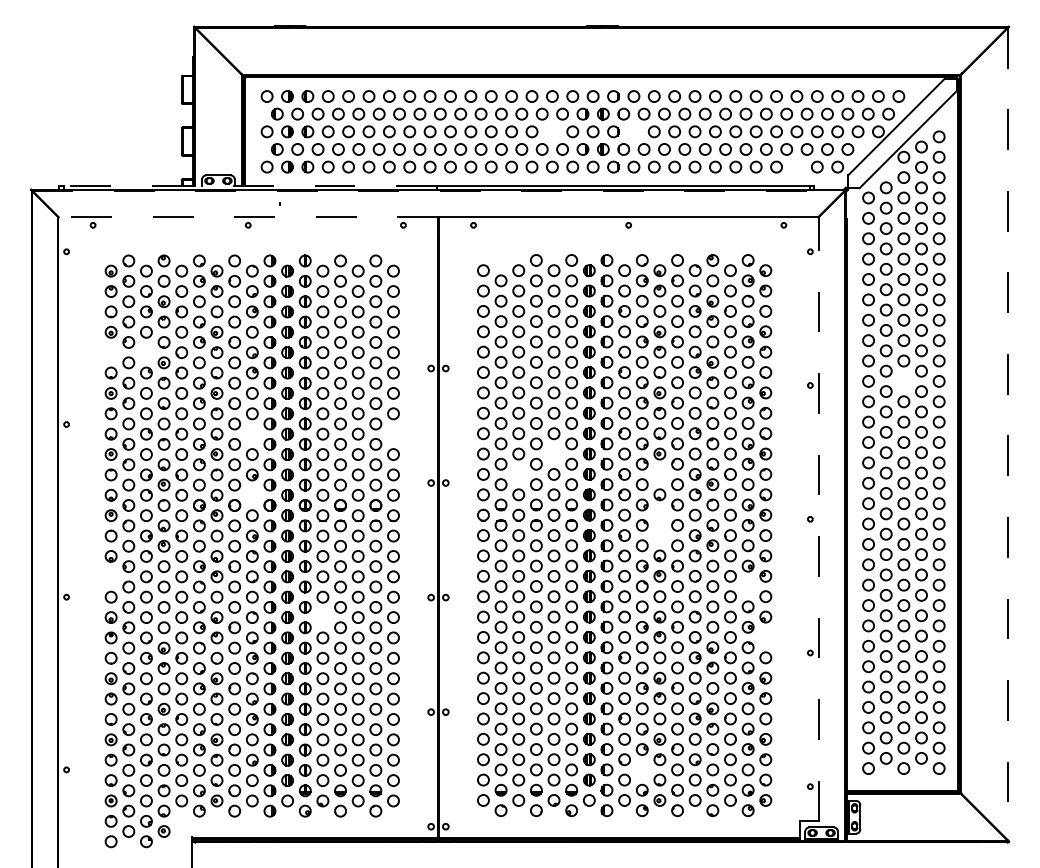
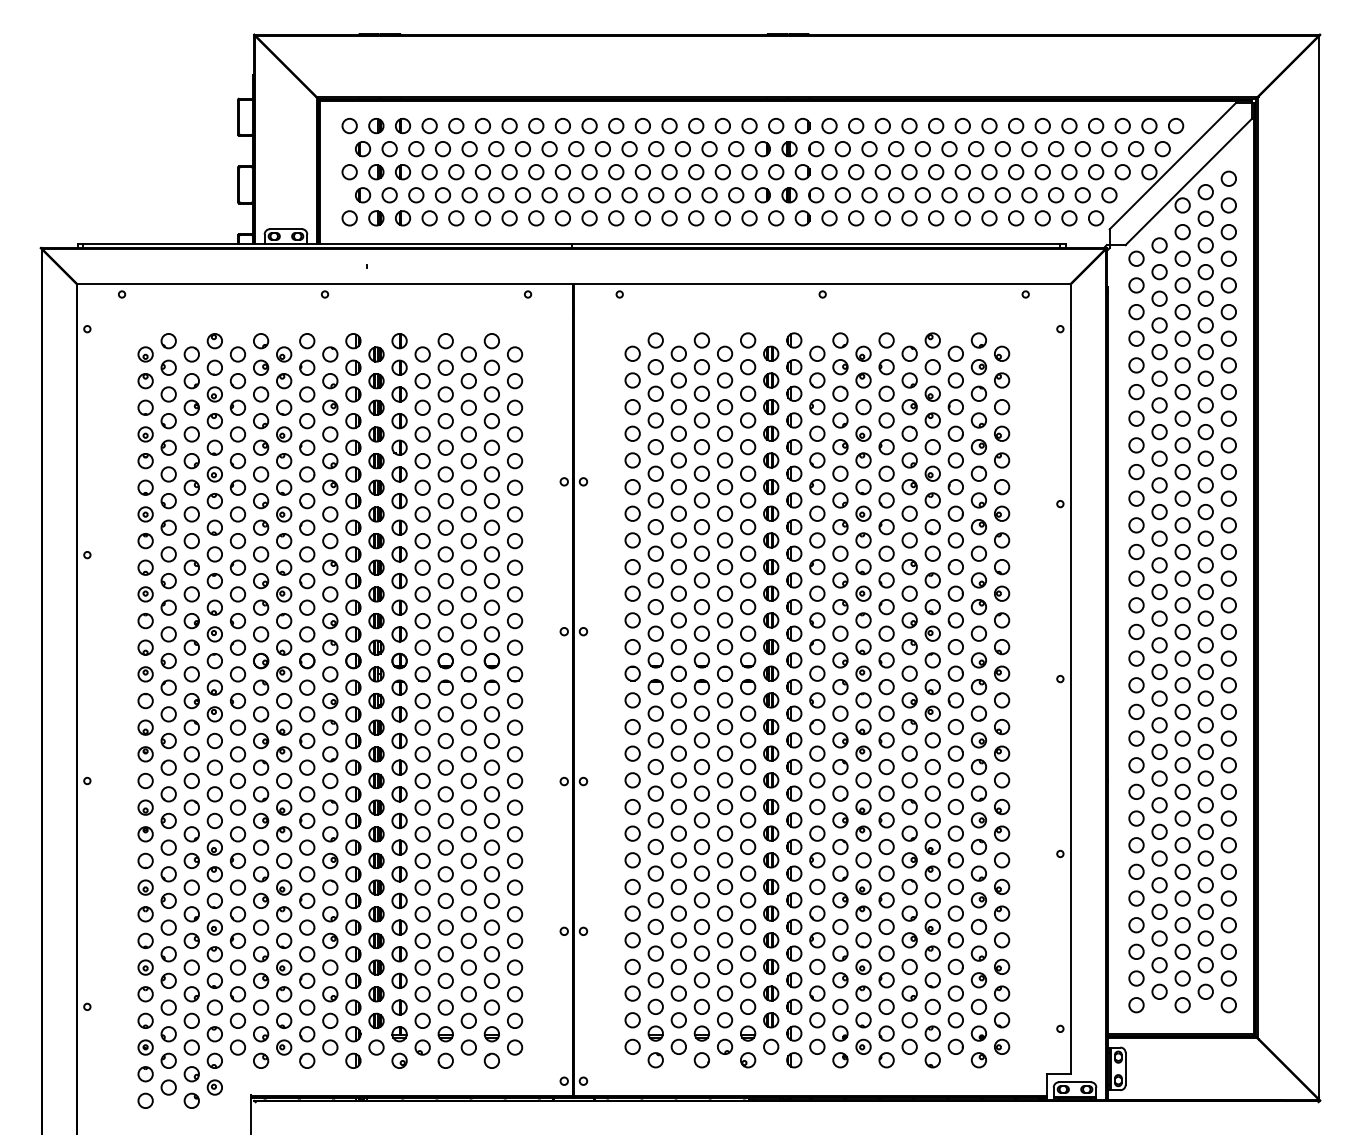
circle: (552, 132) -> (722, 172), added
circle: (633, 132) -> (829, 172), added
circle: (796, 167) -> (1042, 218), added
line: (250, 186) -> (327, 243), dashed -> solid
line: (438, 190) -> (574, 249), dashed -> solid
line: (247, 216) -> (324, 283), dashed -> solid
circle: (500, 260) -> (655, 340), added
part: (111, 352) -> (145, 461), added
part: (146, 352) -> (191, 461), added
circle: (903, 381) -> (1182, 498), added
part: (252, 434) -> (330, 567), added
circle: (393, 434) -> (515, 567), added
line: (1007, 434) -> (1318, 568), dashed -> solid
circle: (554, 453) -> (725, 593), added
circle: (518, 474) -> (678, 620), added
part: (659, 474) -> (863, 620), added
part: (252, 495) -> (330, 647), added
part: (659, 515) -> (863, 673), added
line: (818, 518) -> (1071, 678), dashed -> solid
circle: (659, 535) -> (863, 700), added
part: (111, 576) -> (145, 754), added
part: (747, 586) -> (978, 767), added
circle: (322, 617) -> (422, 807), added
part: (766, 637) -> (1002, 833), added
circle: (642, 769) -> (840, 1006), added

